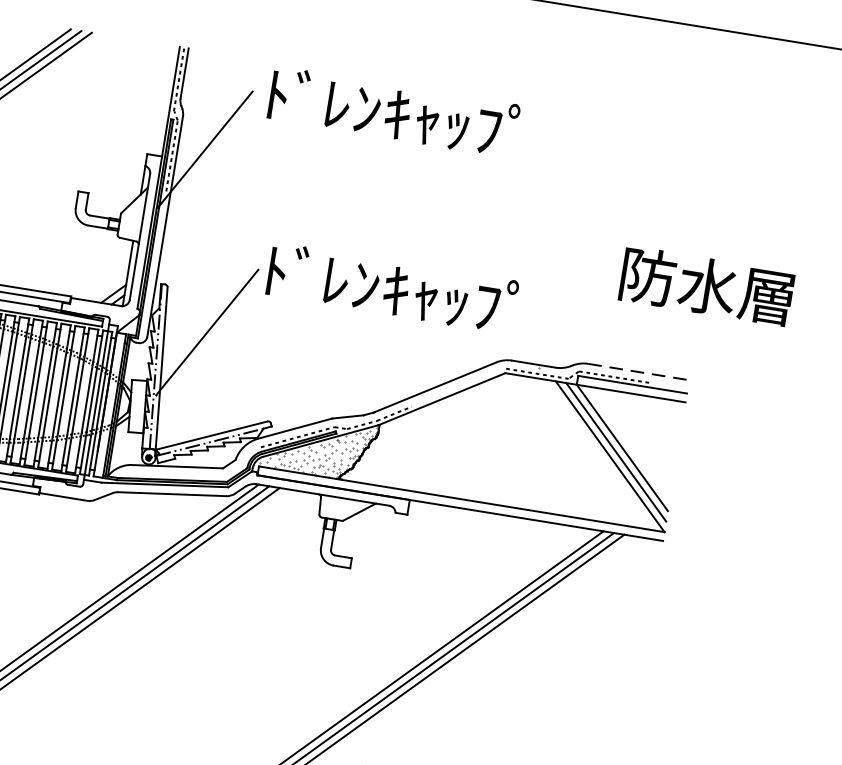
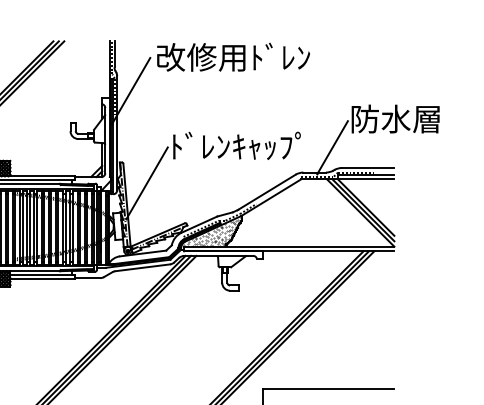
text: (413, 114) -> (233, 56), ﾄﾞﾚﾝｷｬｯﾌﾟ -> 改修用ﾄﾞﾚﾝ
line: (576, 321) -> (332, 147), added
line: (639, 371) -> (368, 167), dashed -> solid

